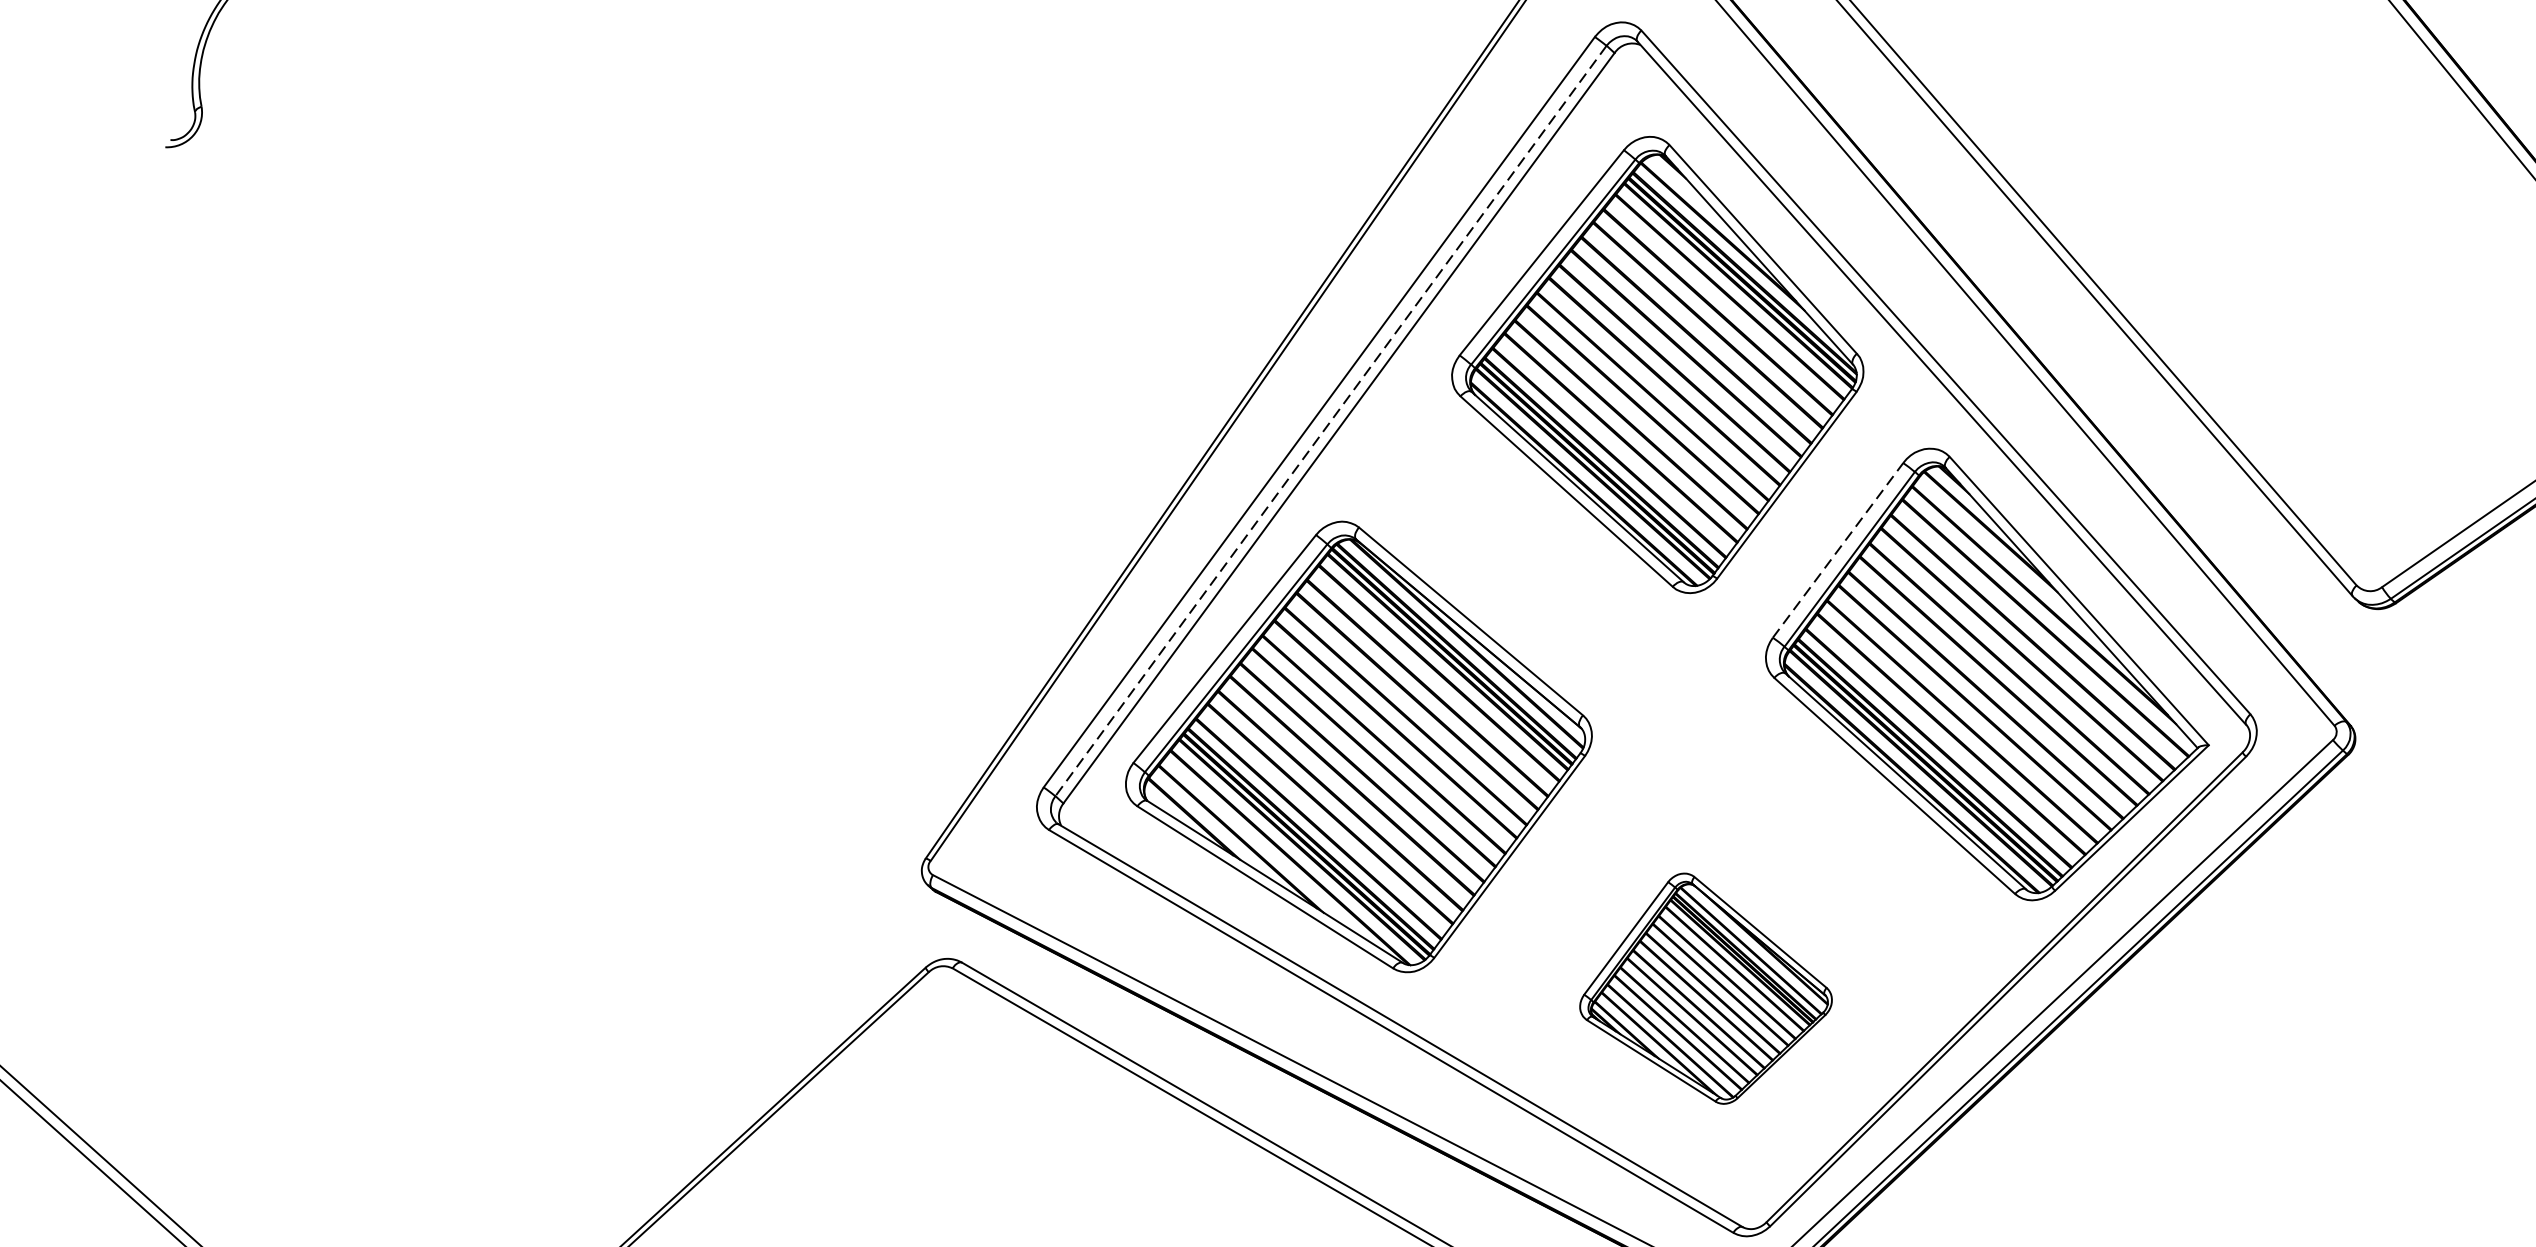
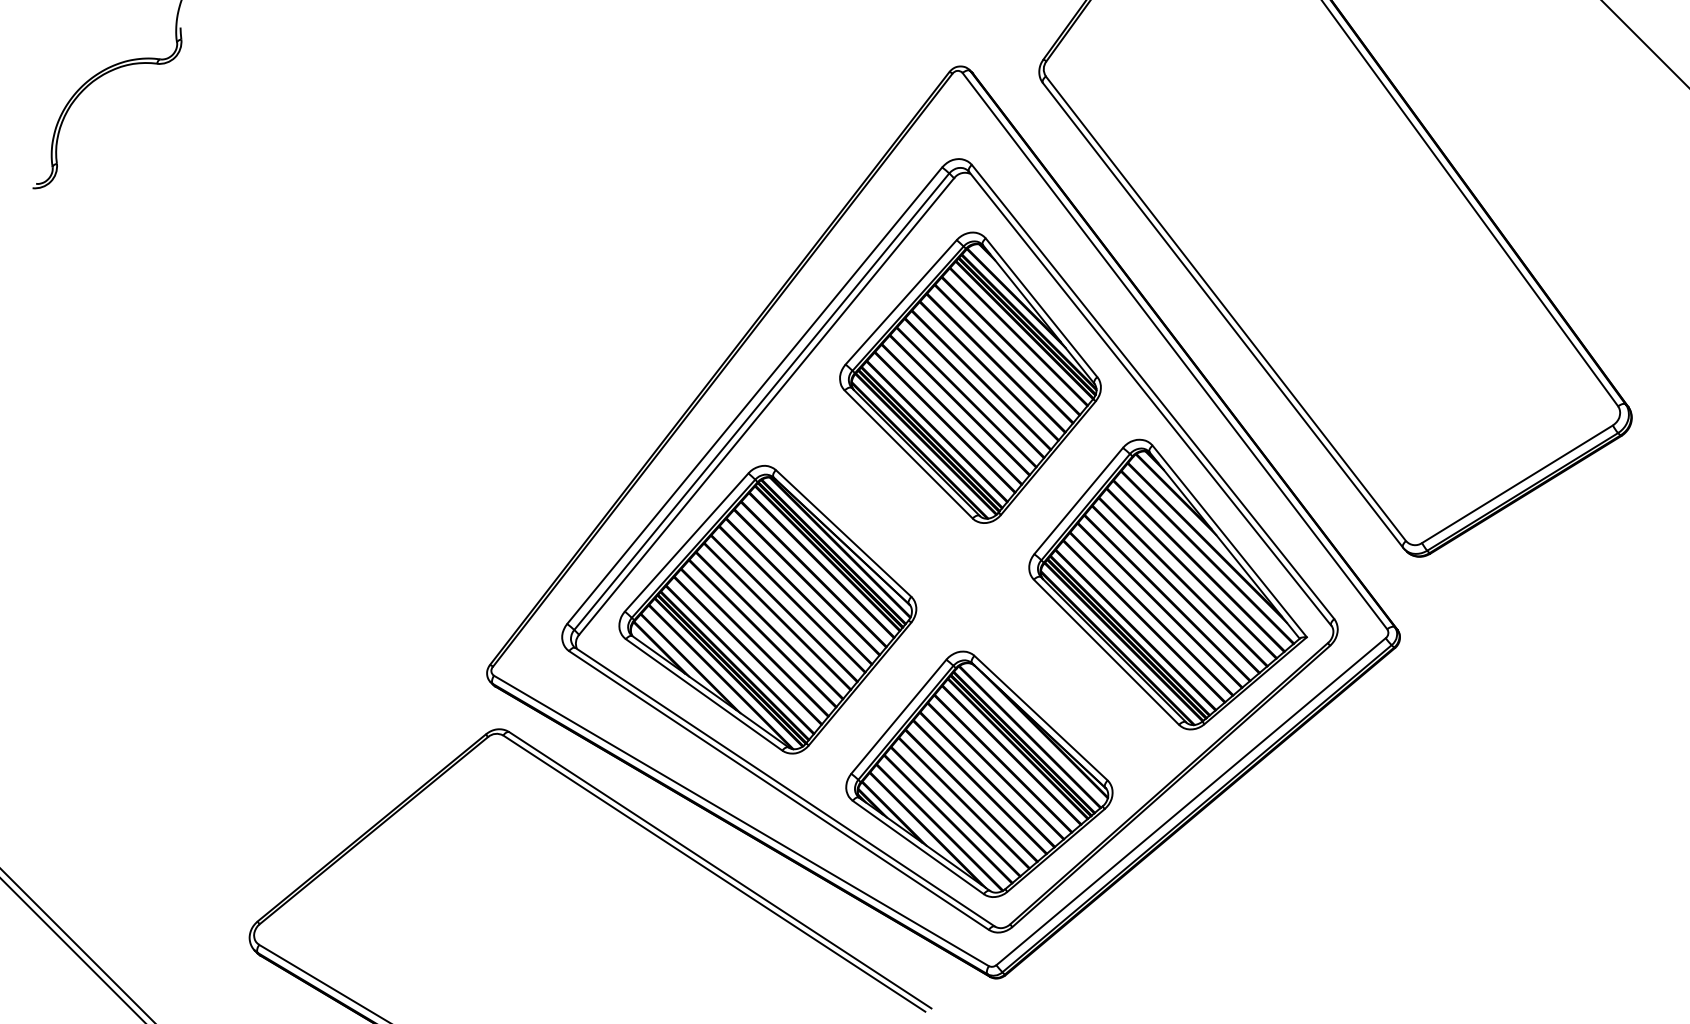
line: (1330, 422) -> (761, 402), dashed -> solid
line: (1837, 549) -> (1078, 500), dashed -> solid
part: (1705, 987) -> (979, 773), size x1.67

